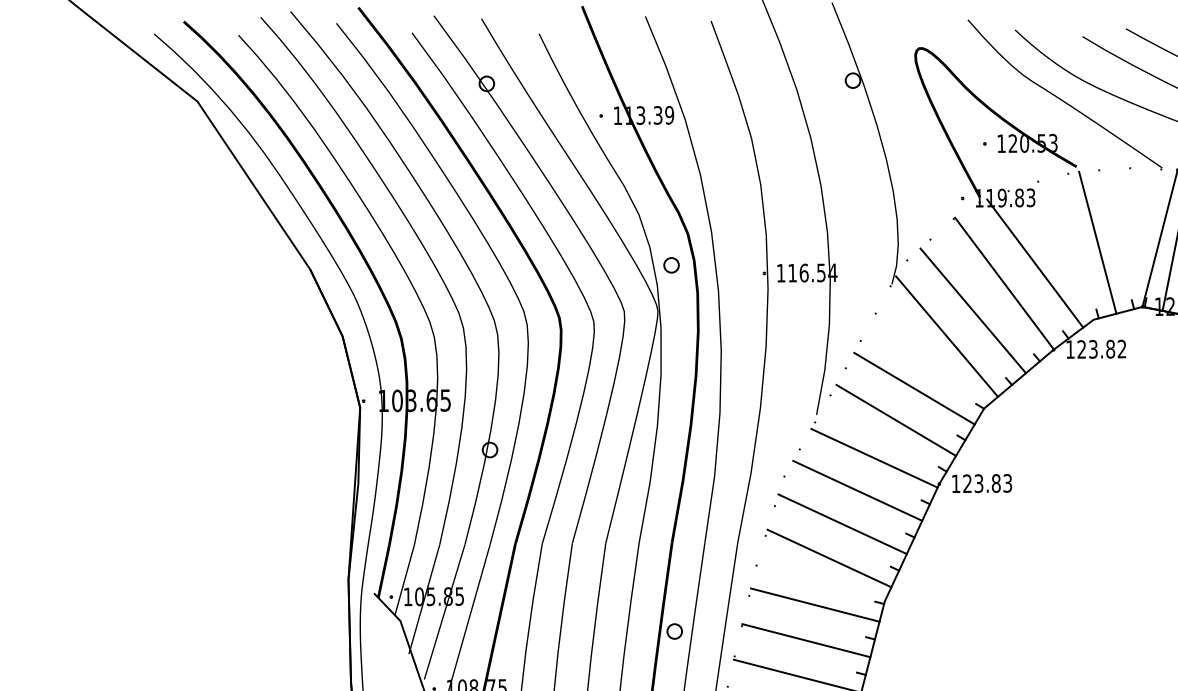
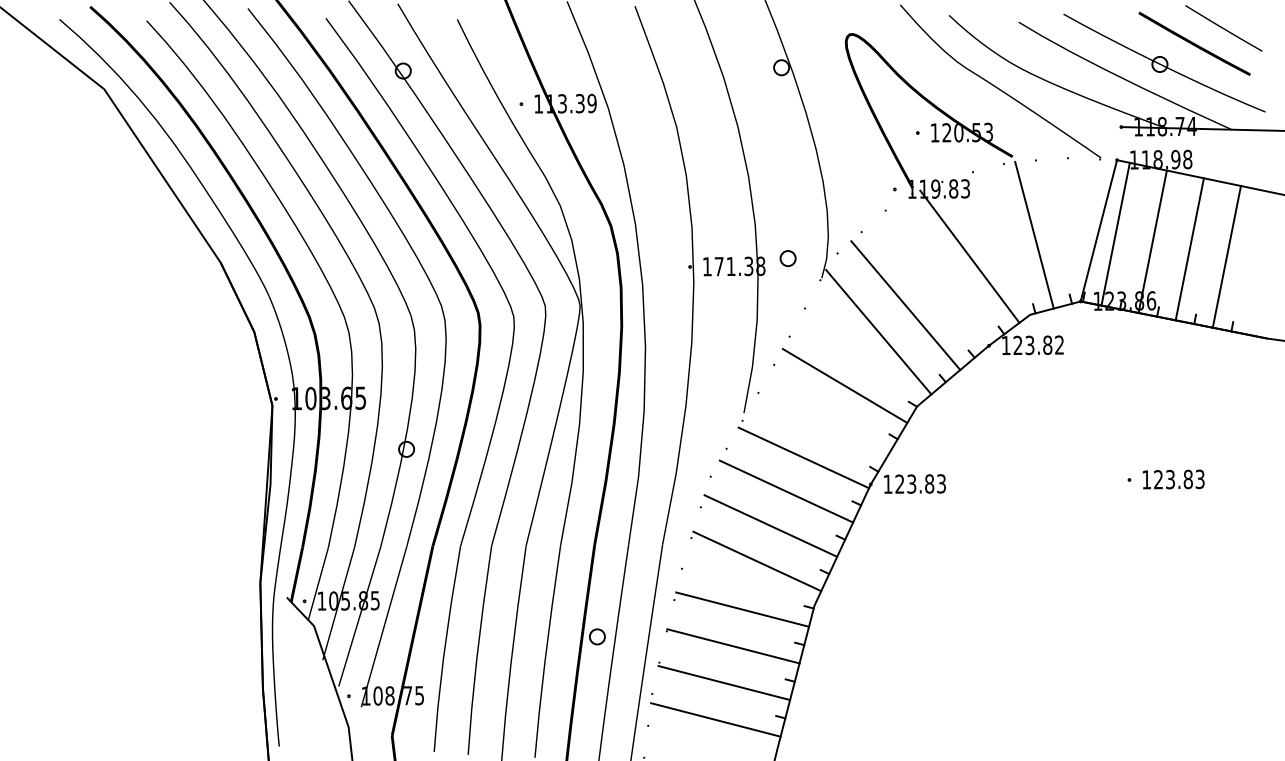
part: (670, 265) -> (787, 258), moved
text: (812, 273) -> (739, 266), 116.54 -> 171.38
line: (1004, 283) -> (938, 277), removed
line: (896, 420) -> (826, 418), removed

